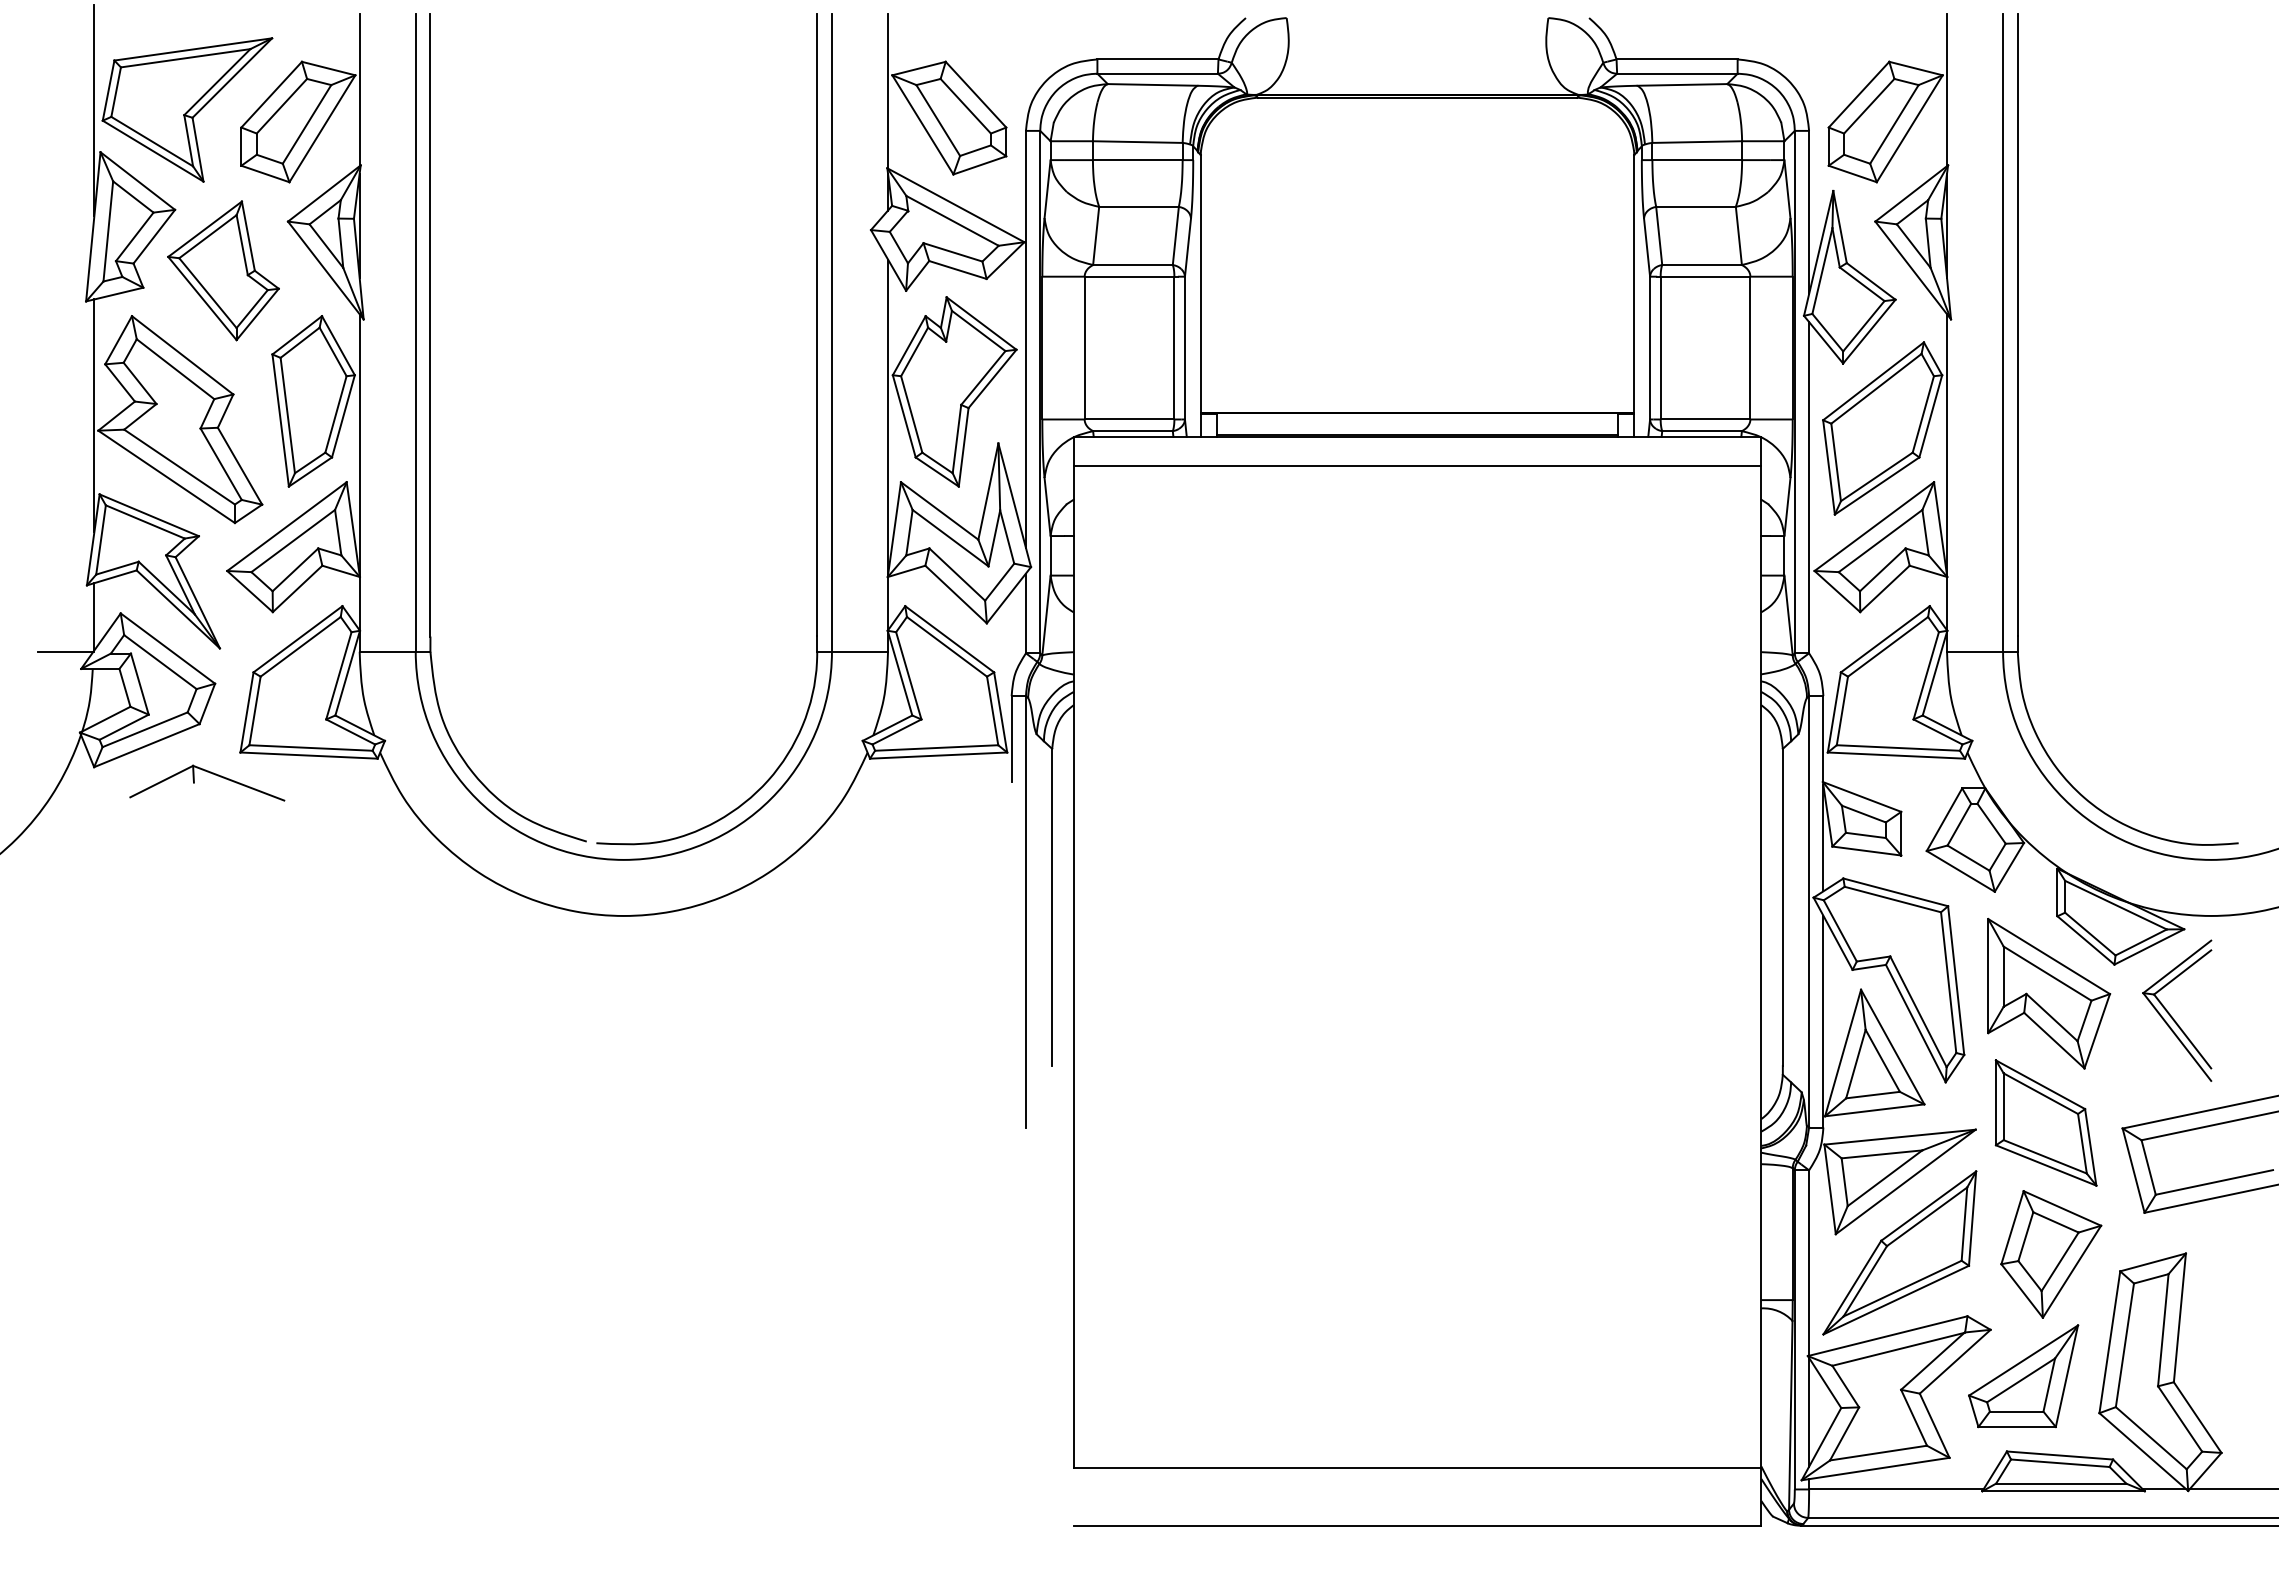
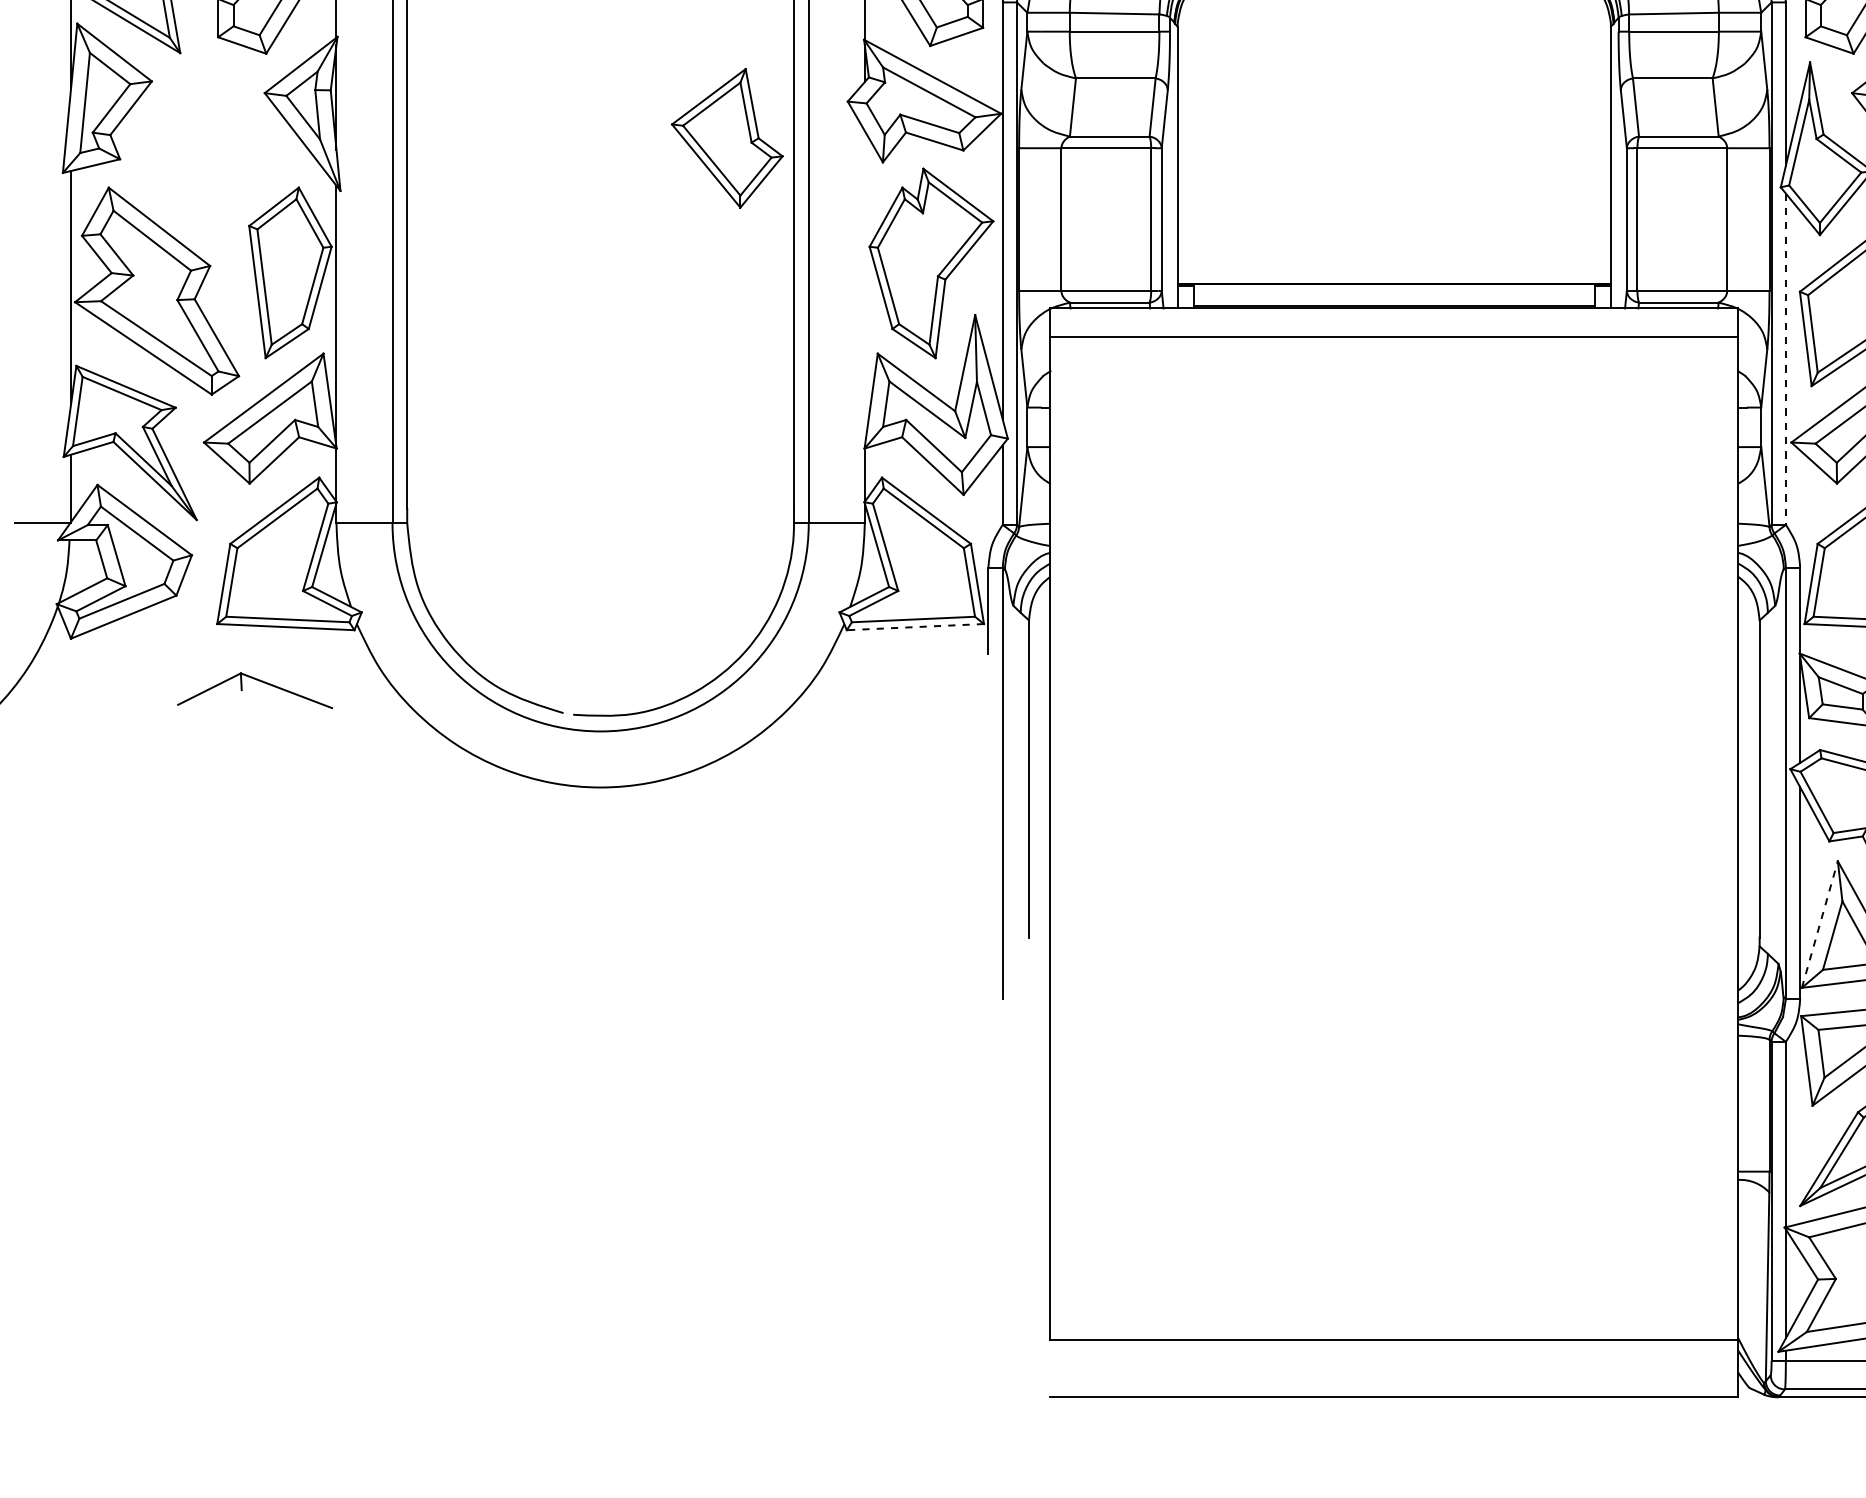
part: (223, 270) -> (727, 138), moved
line: (888, 417) -> (865, 289), removed
line: (1809, 487) -> (1786, 359), solid -> dashed
line: (938, 755) -> (915, 627), solid -> dashed
part: (209, 773) -> (257, 681), moved
line: (1843, 1053) -> (1820, 925), solid -> dashed

